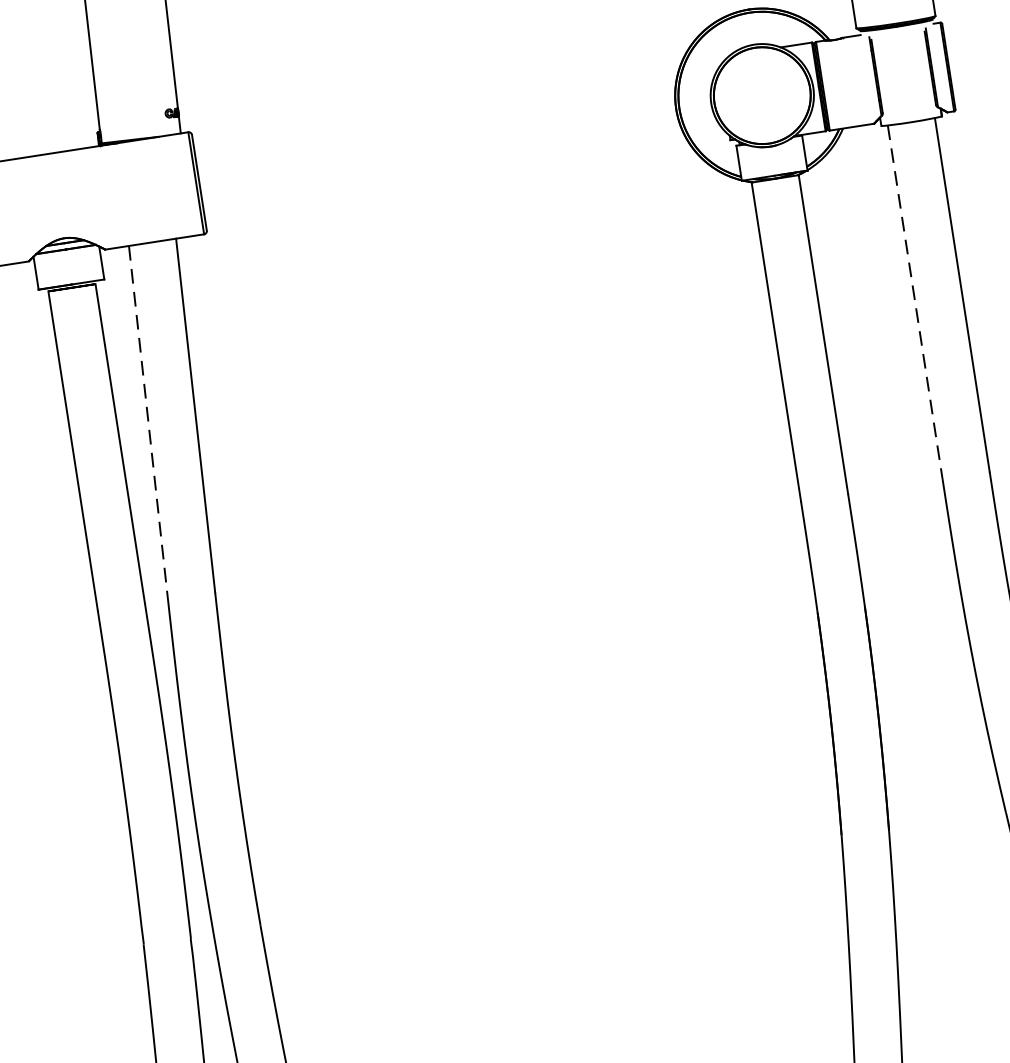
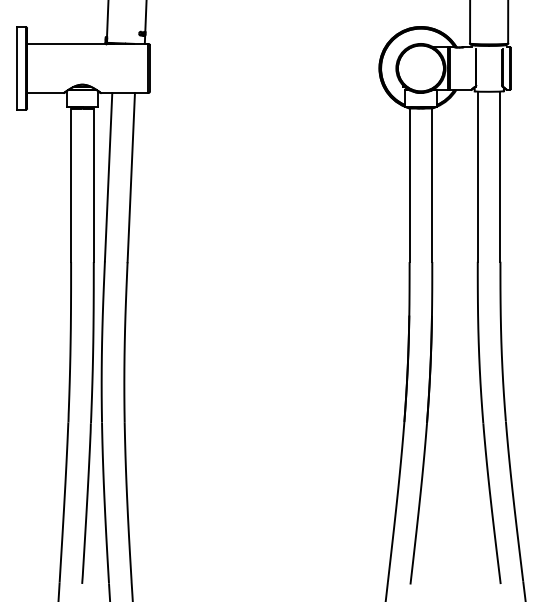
line: (914, 304) -> (477, 177), dashed -> solid
line: (148, 422) -> (108, 177), dashed -> solid

